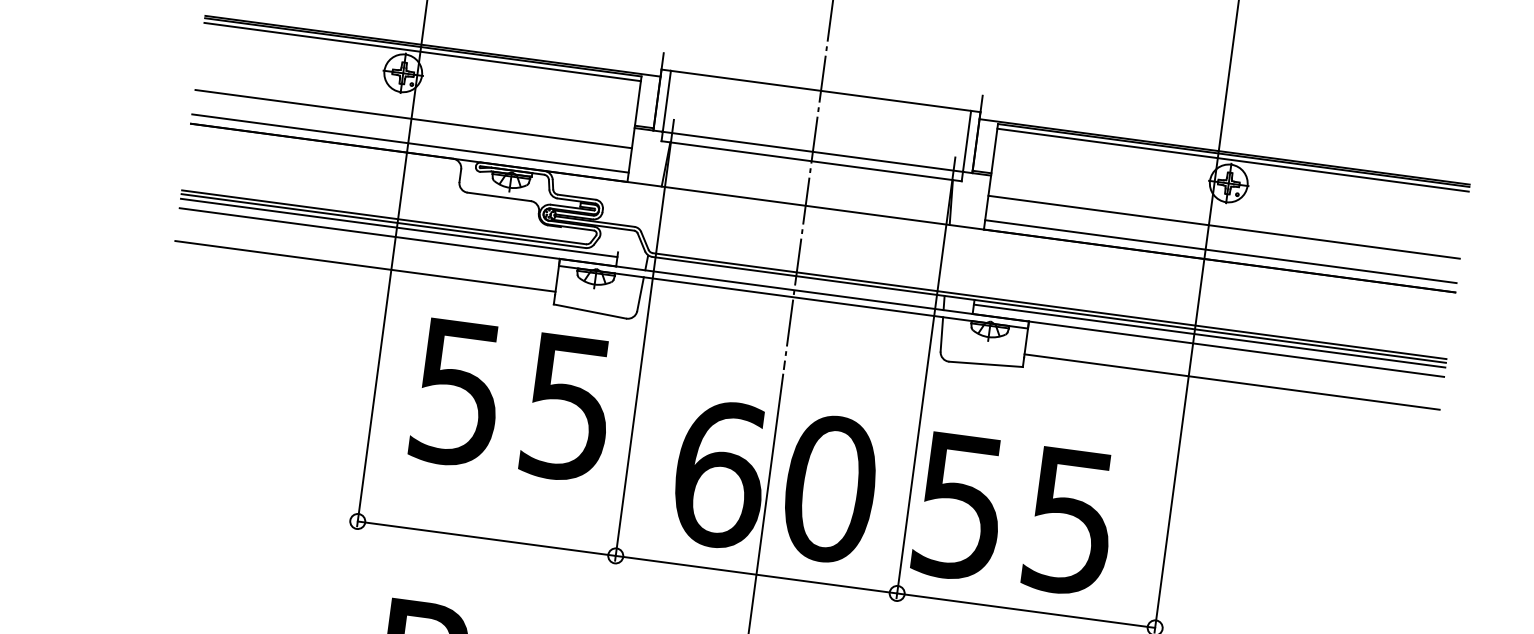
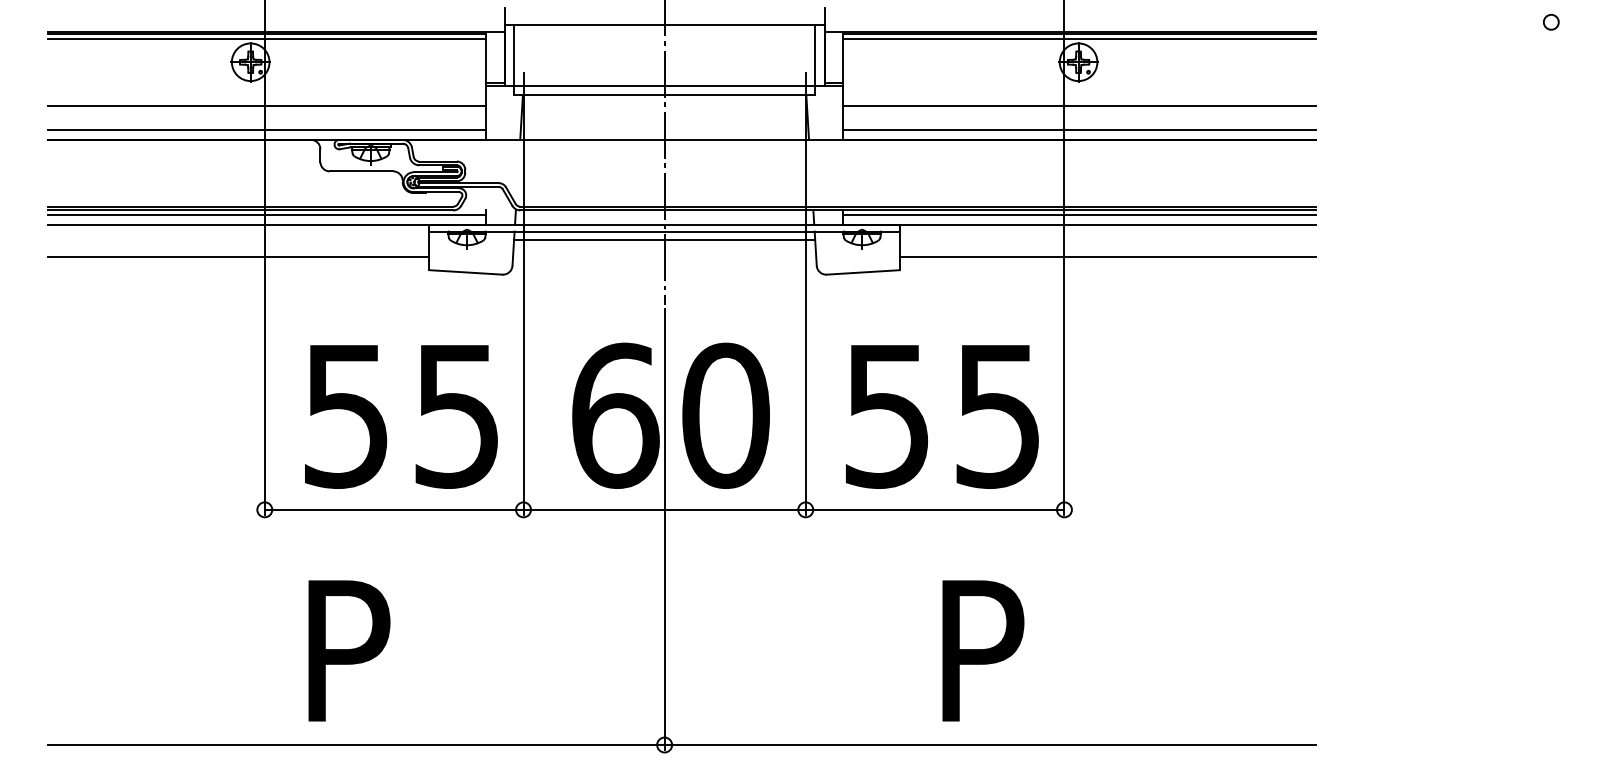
line: (792, 305) -> (664, 239), added
text: (512, 400) -> (401, 416), moved
text: (1015, 514) -> (942, 416), moved

